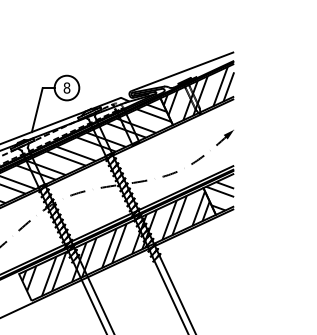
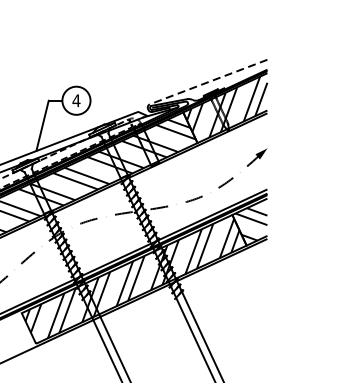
line: (182, 71) -> (208, 81), solid -> dashed
text: (66, 87) -> (75, 100), 8 -> 4

